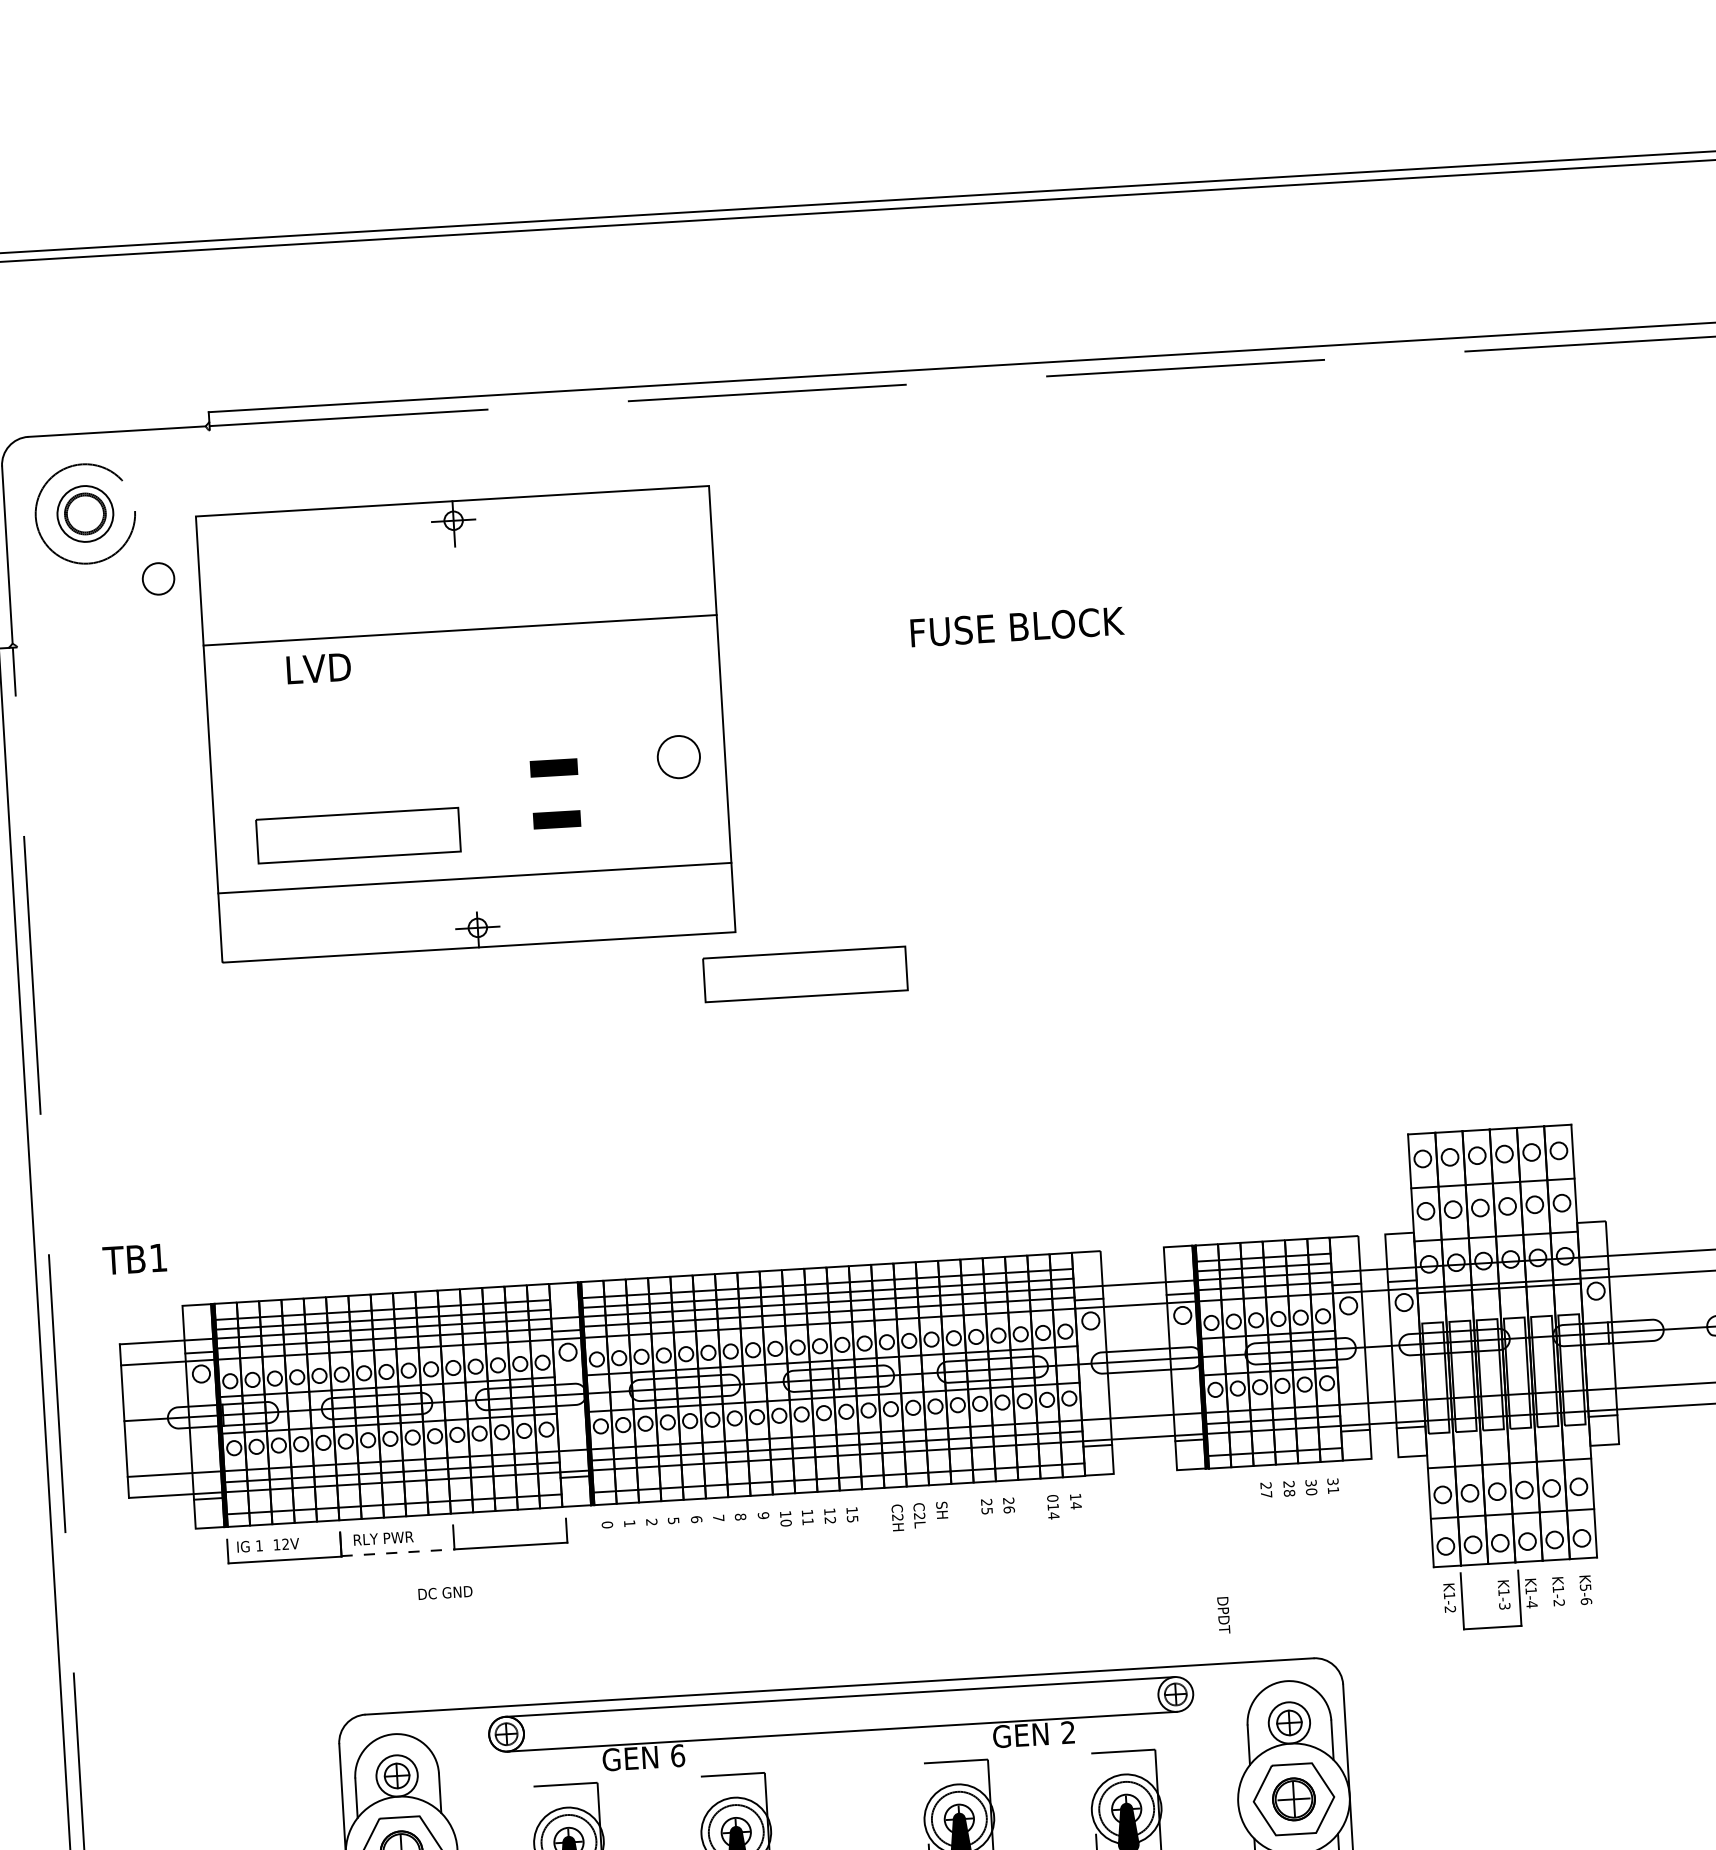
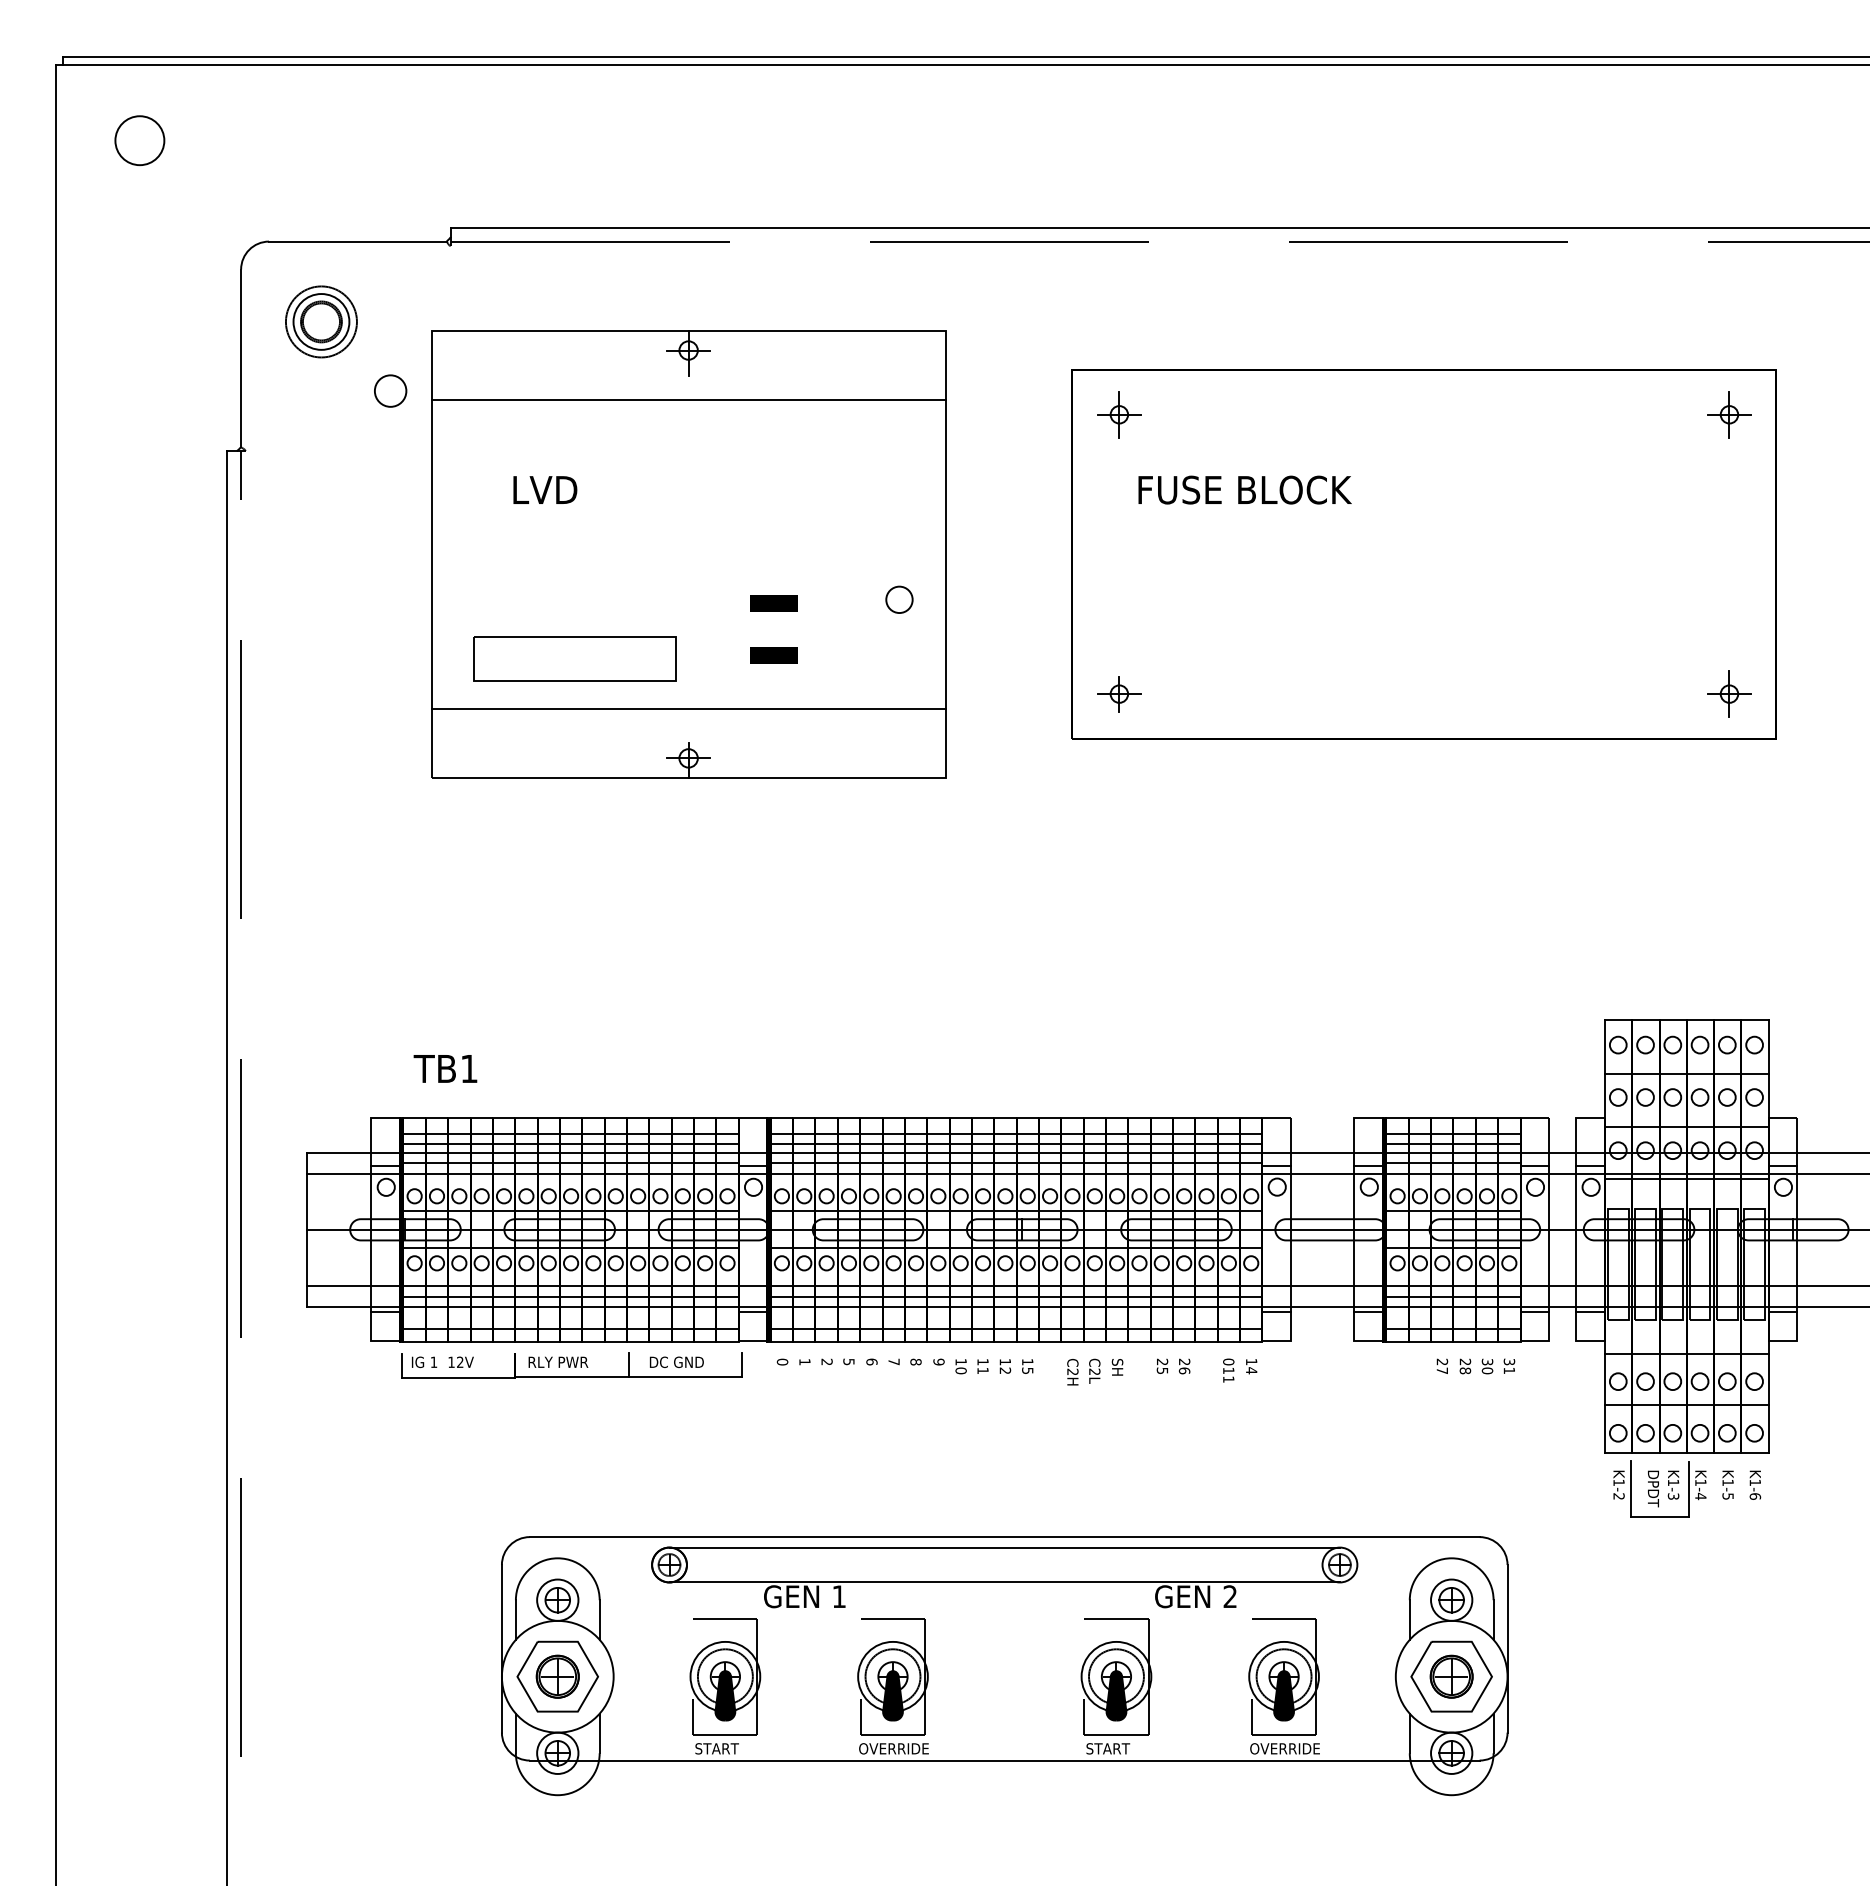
circle: (85, 513) -> (321, 321), size x0.71
line: (460, 630) -> (688, 400), moved
part: (1199, 680) -> (1423, 554), added
circle: (678, 756) -> (899, 599), size x0.62
part: (804, 973) -> (1012, 823), removed
text: (134, 1258) -> (445, 1068), moved
text: (1053, 1515) -> (1228, 1379), 014 -> 011
line: (397, 1552) -> (571, 1377), dashed -> solid
text: (1584, 1587) -> (1754, 1482), K5-6 -> K1-6
text: (445, 1592) -> (676, 1361), moved
text: (1558, 1603) -> (1727, 1496), K1-2 -> K1-5
text: (1223, 1614) -> (1653, 1488), moved
text: (678, 1755) -> (839, 1596), 6 -> 1

